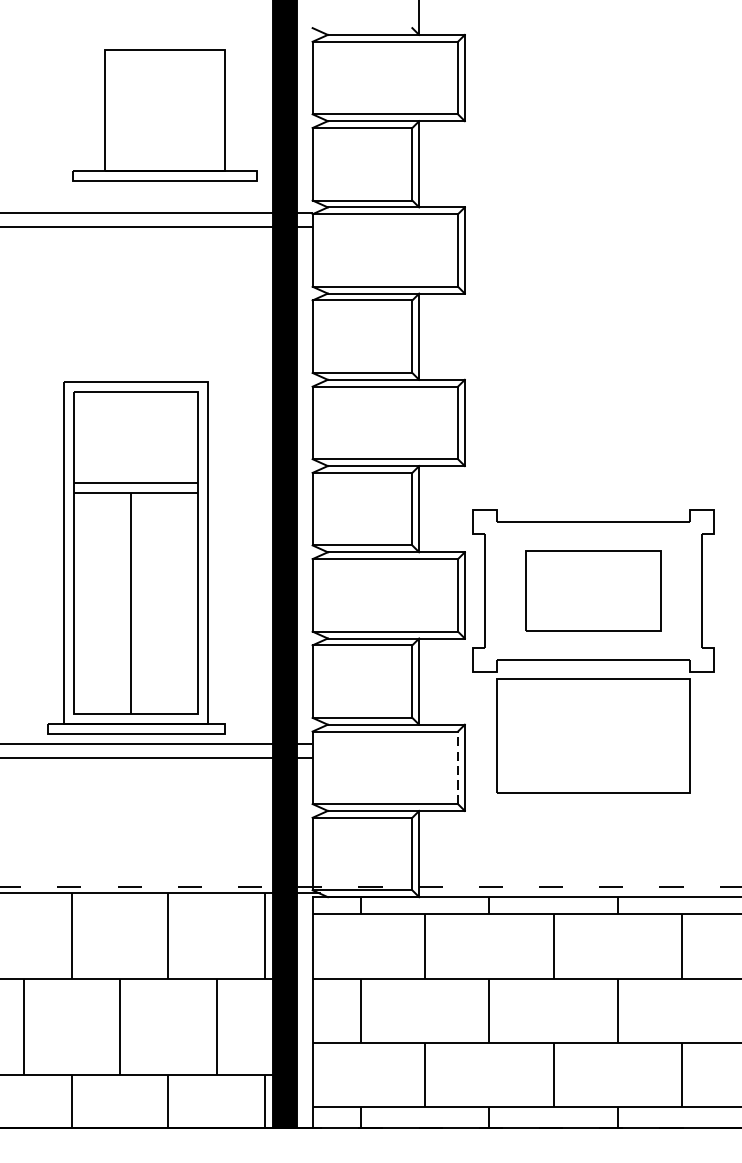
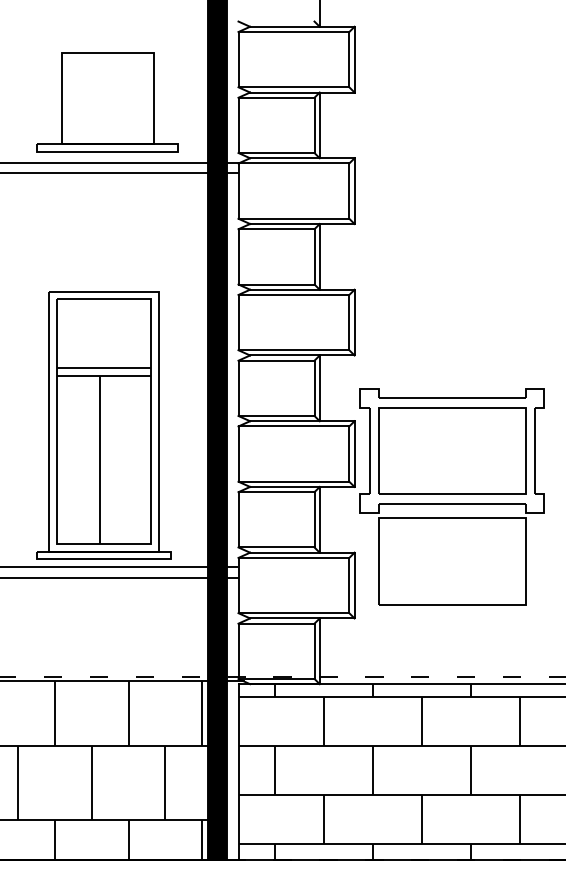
part: (164, 115) -> (107, 102), moved
part: (593, 590) -> (452, 450), size x1.43
line: (458, 767) -> (349, 585), dashed -> solid

